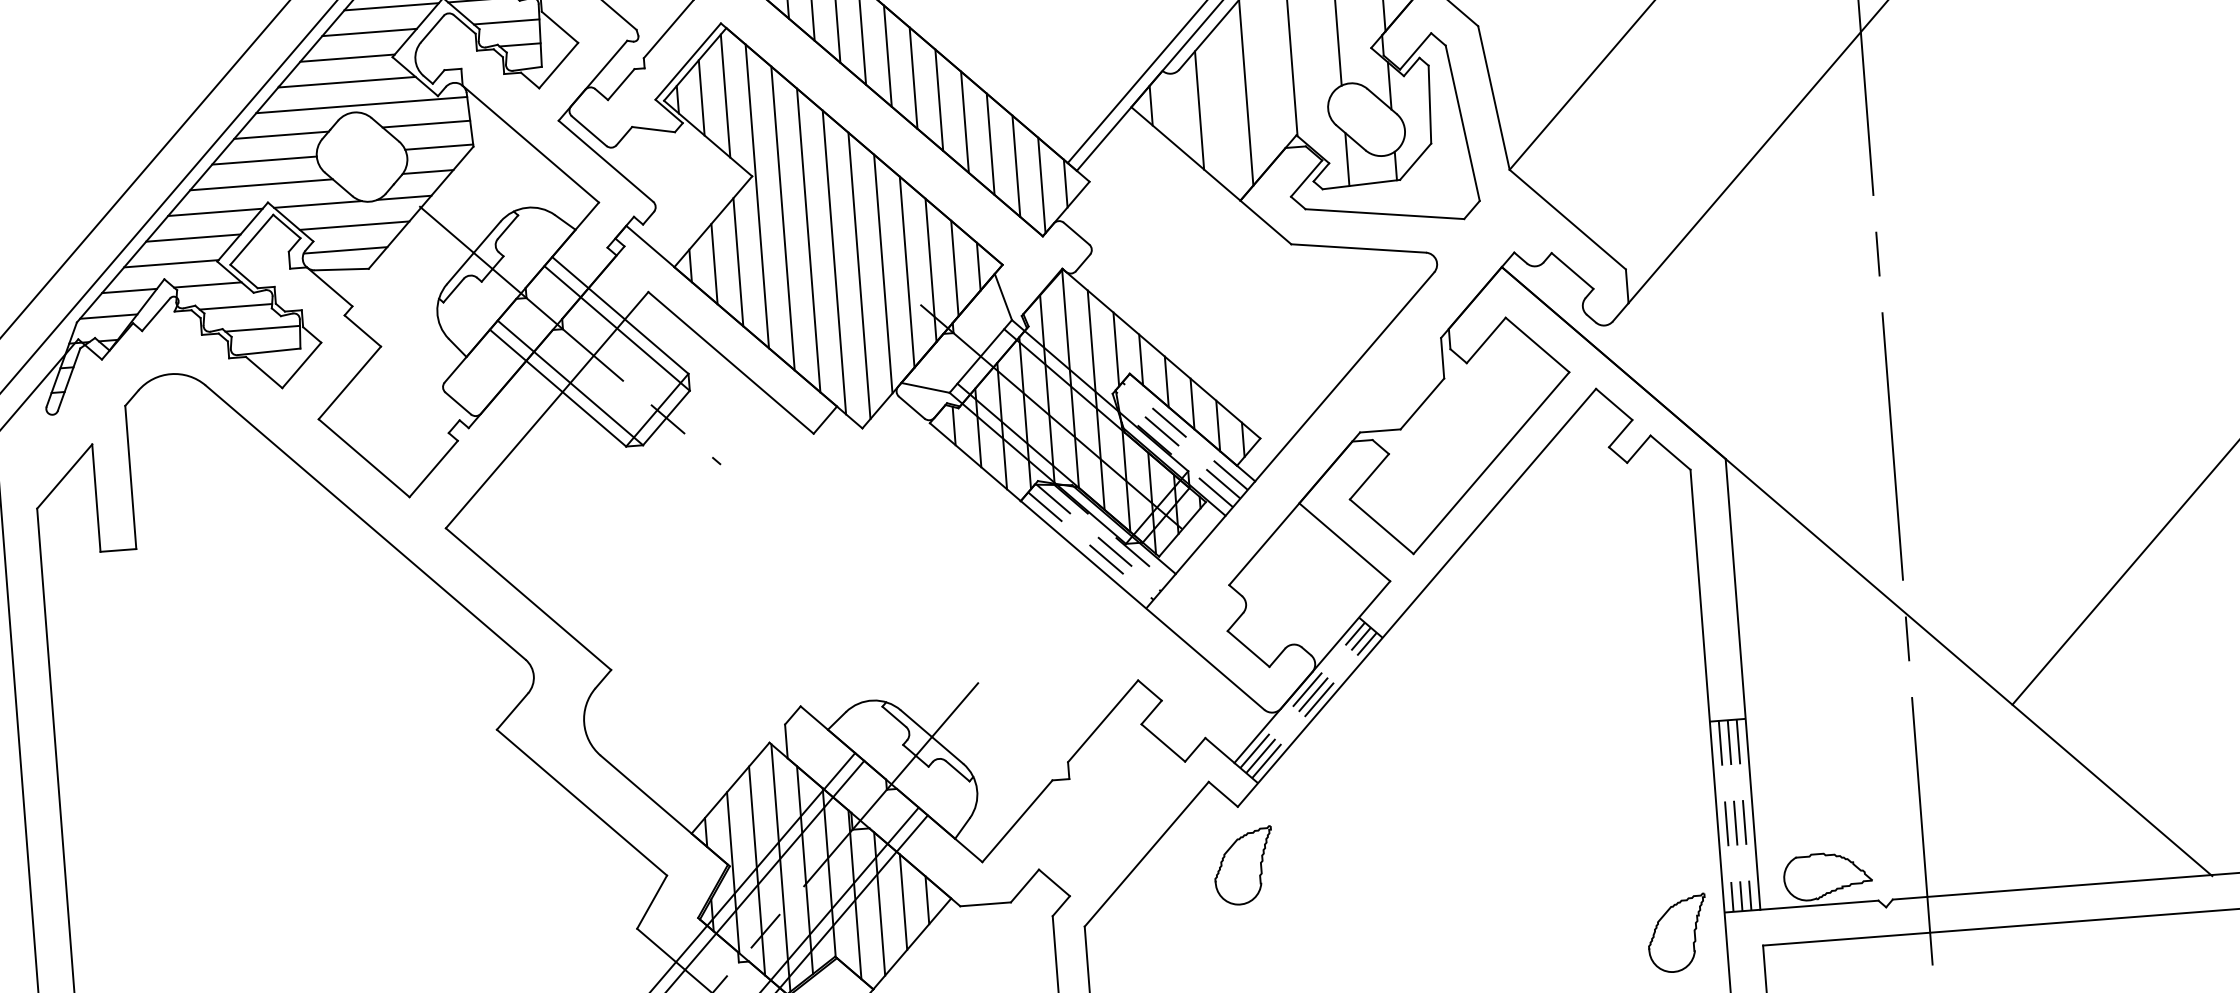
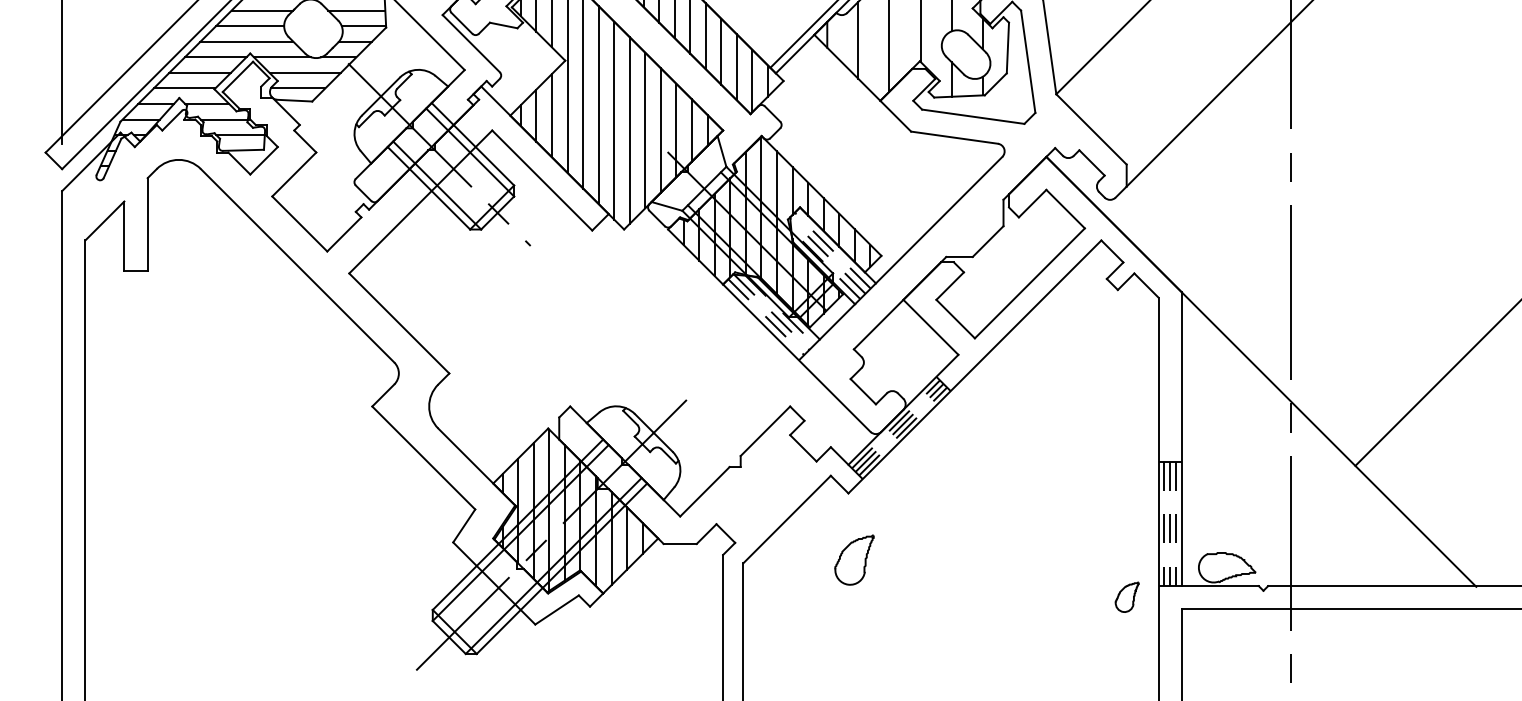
part: (1243, 865) -> (854, 559), moved
part: (1678, 932) -> (1127, 596), size x0.6

